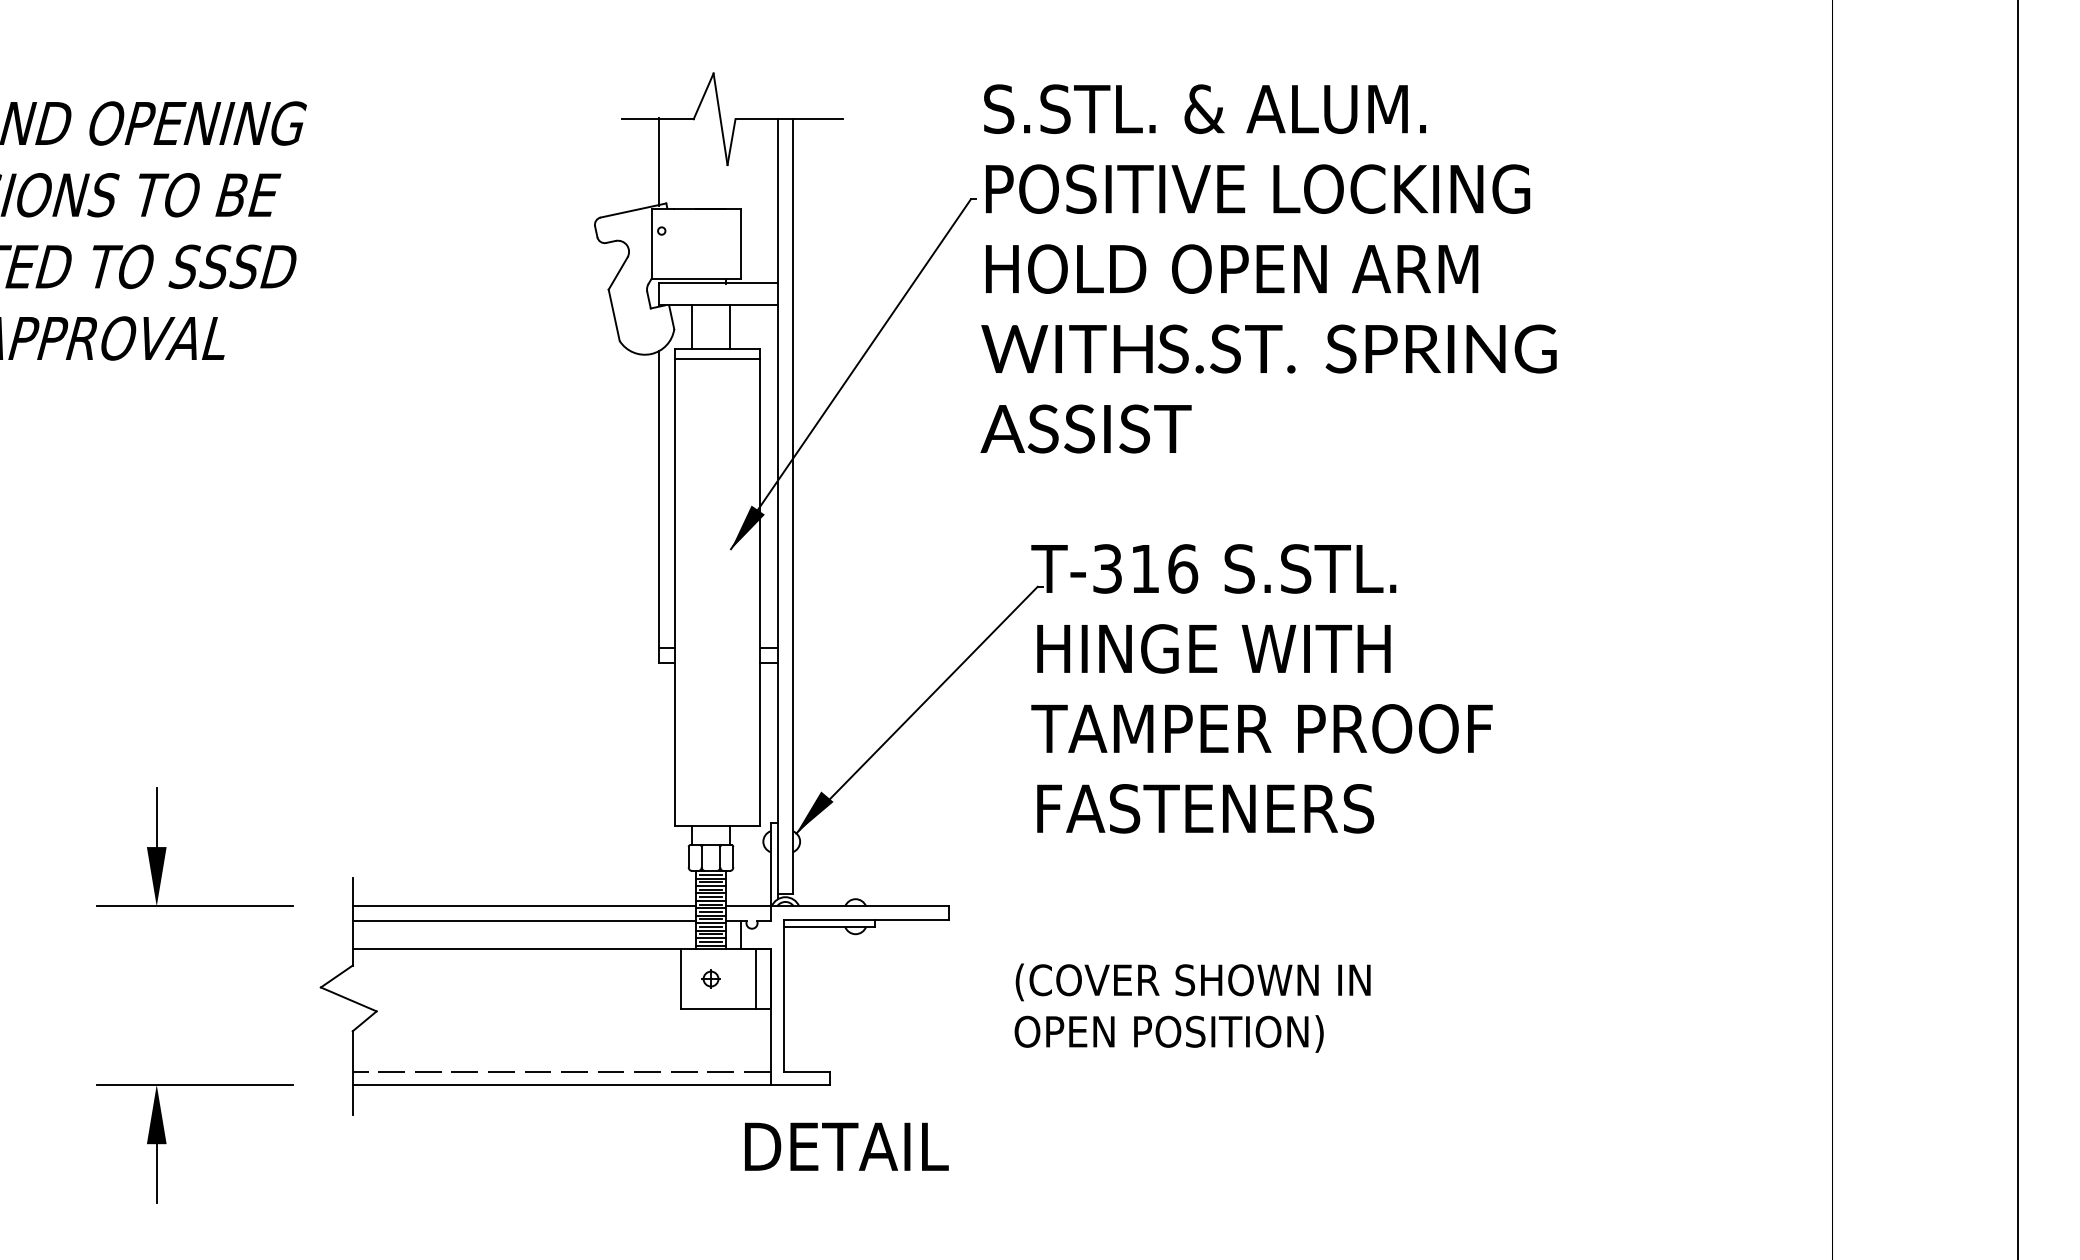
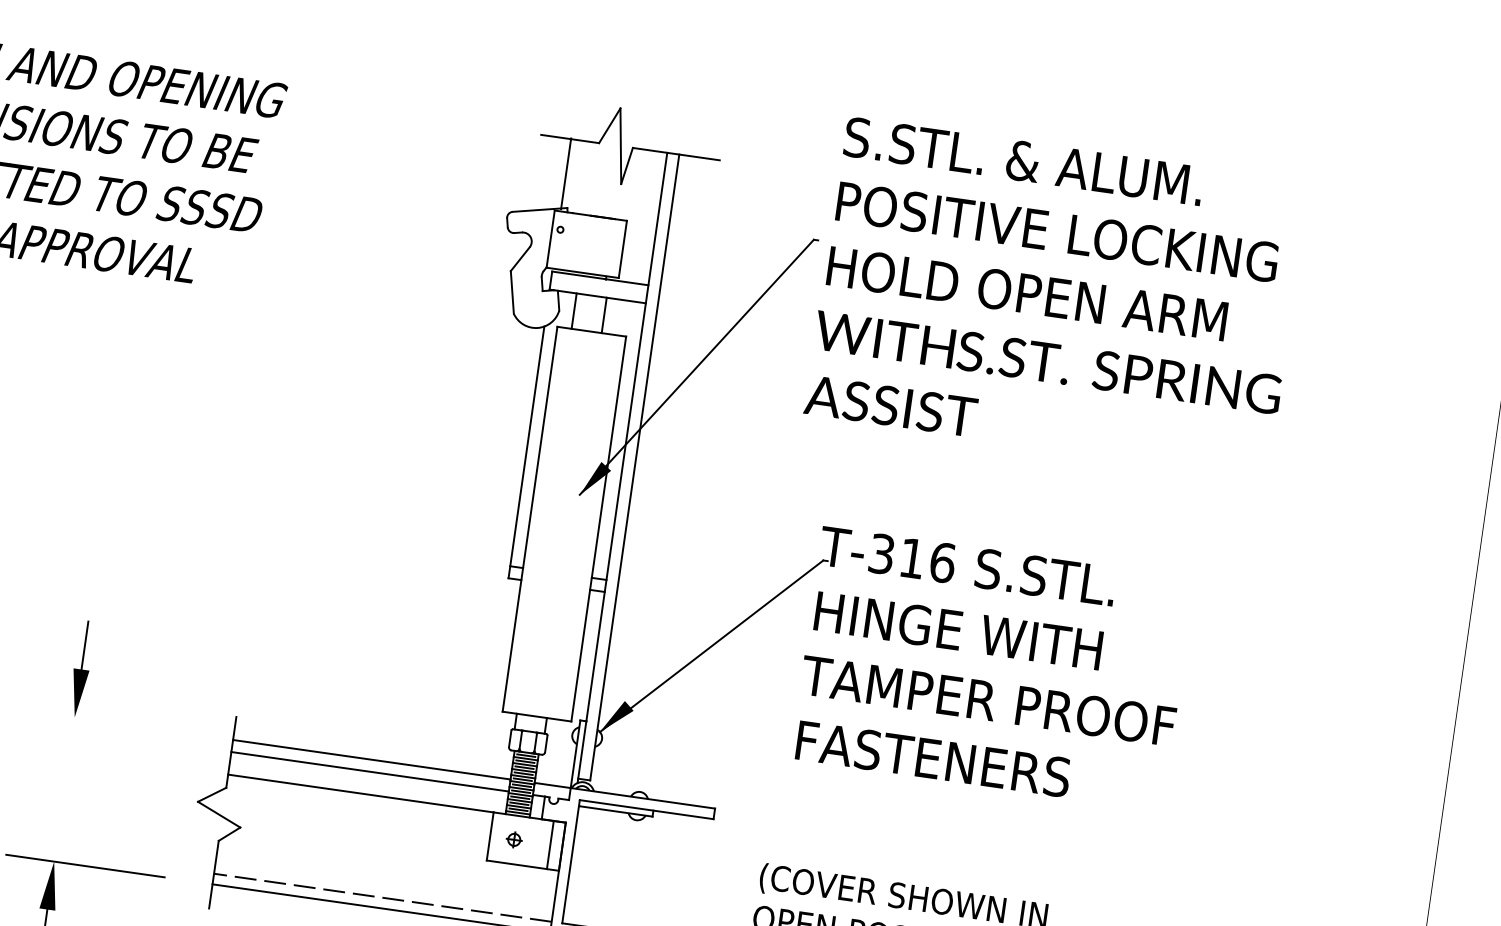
text: (1268, 268) -> (1056, 297), moved
line: (716, 359) -> (589, 339), removed
line: (195, 906) -> (106, 721), removed

